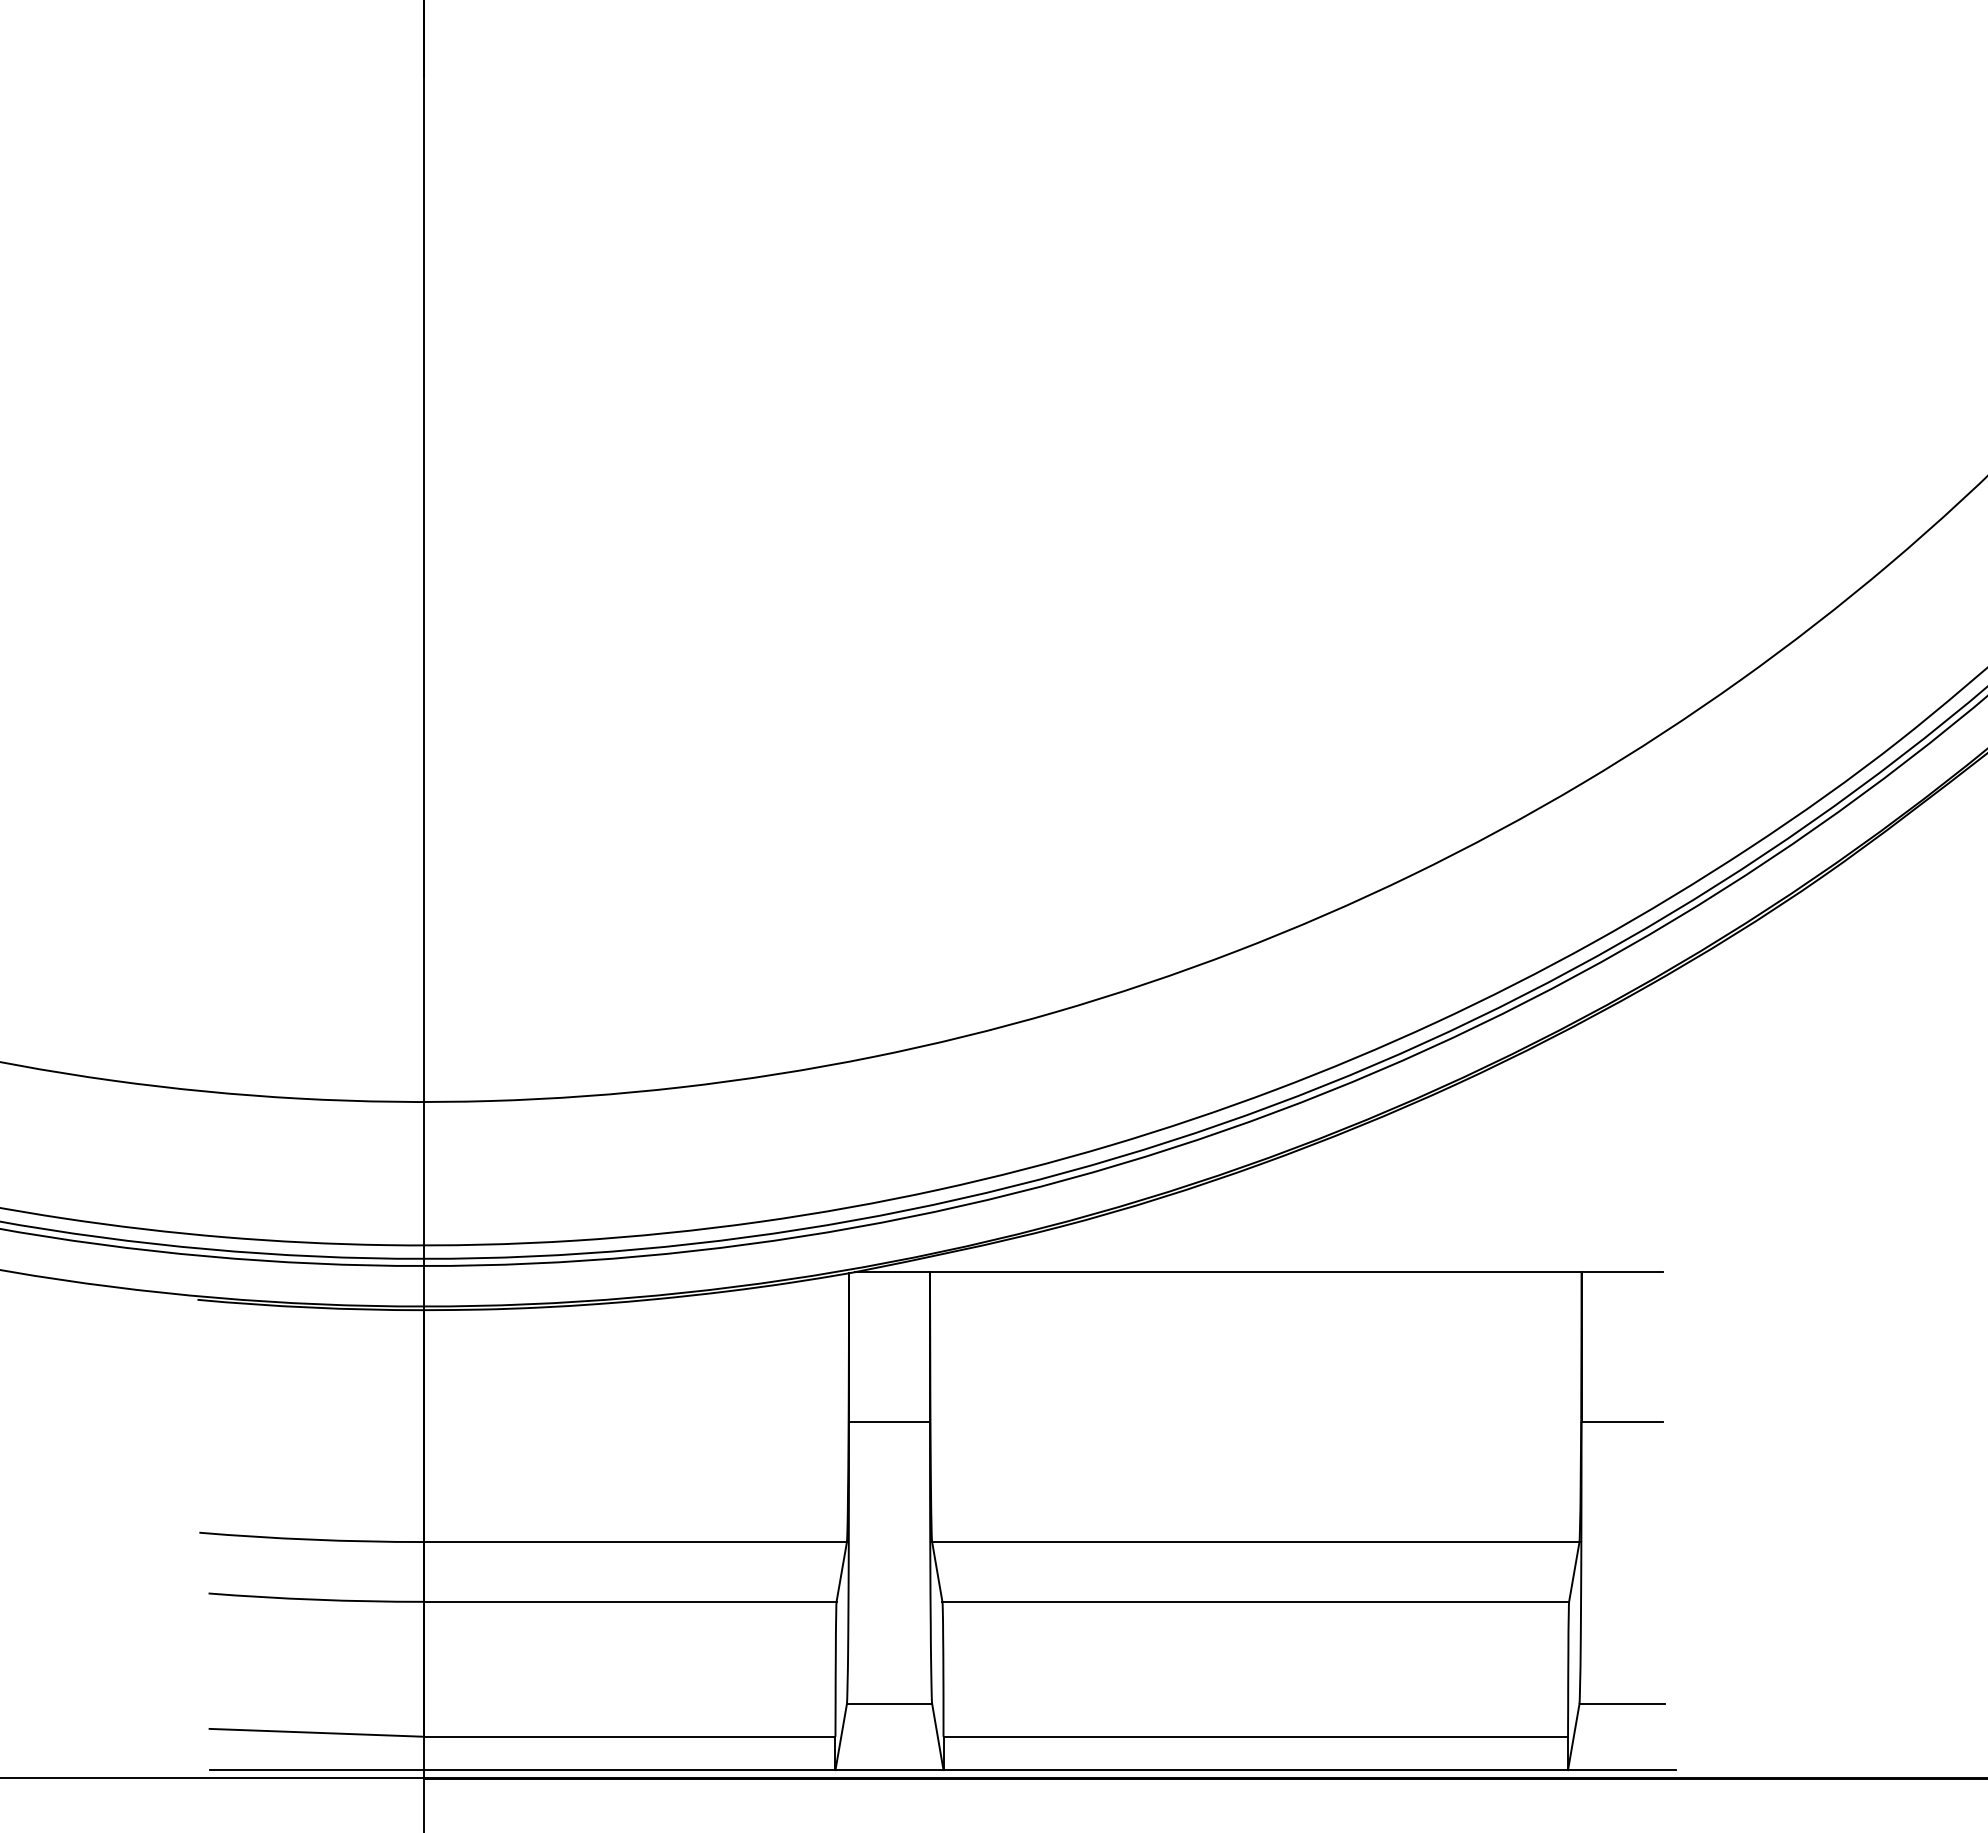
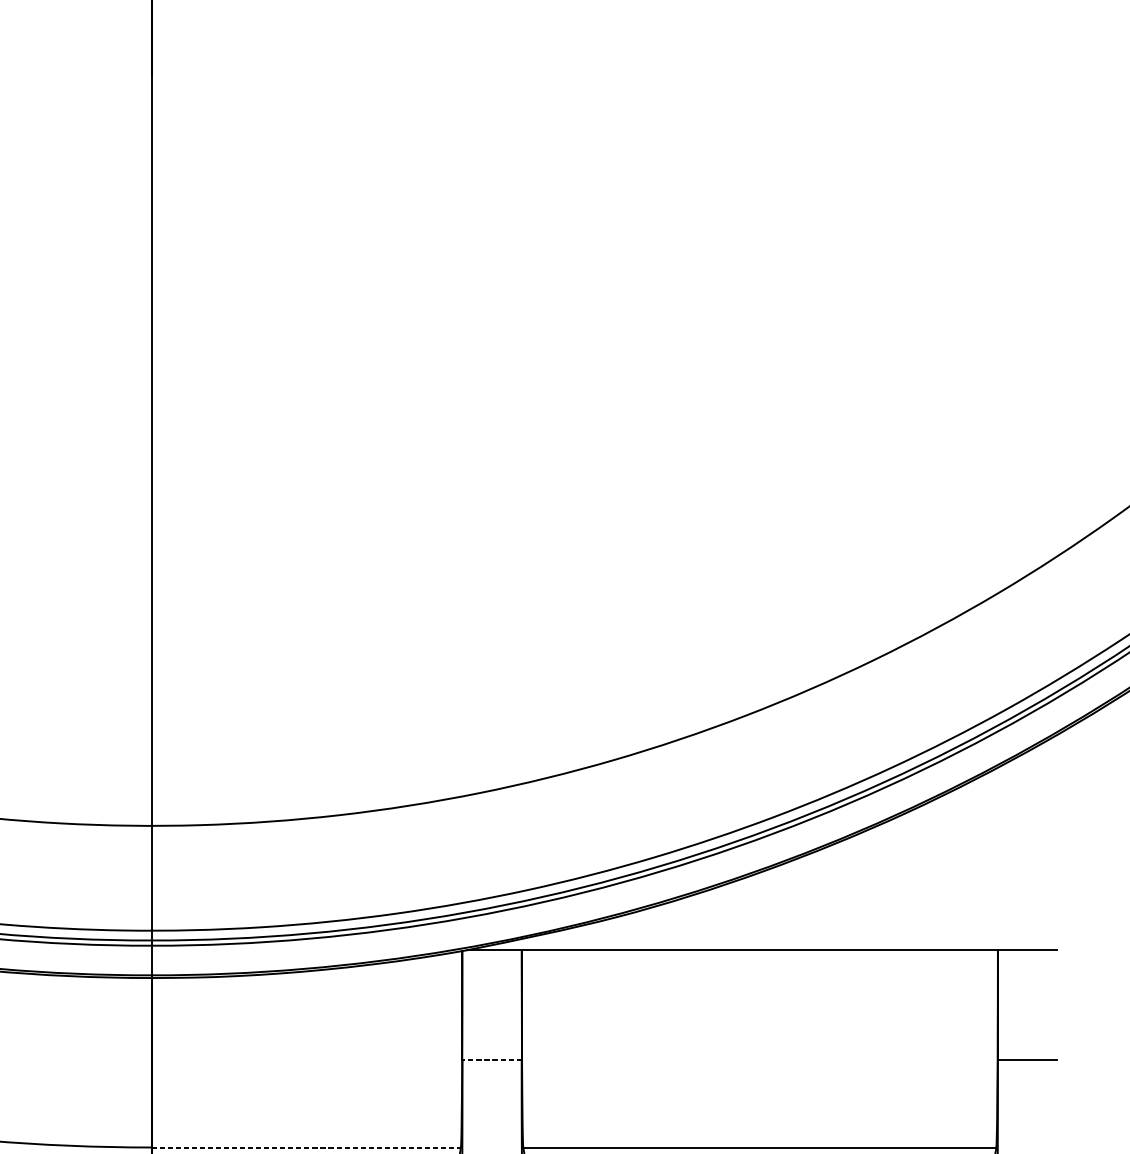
line: (889, 1422) -> (492, 1060), solid -> dashed
line: (635, 1542) -> (306, 1147), solid -> dashed

